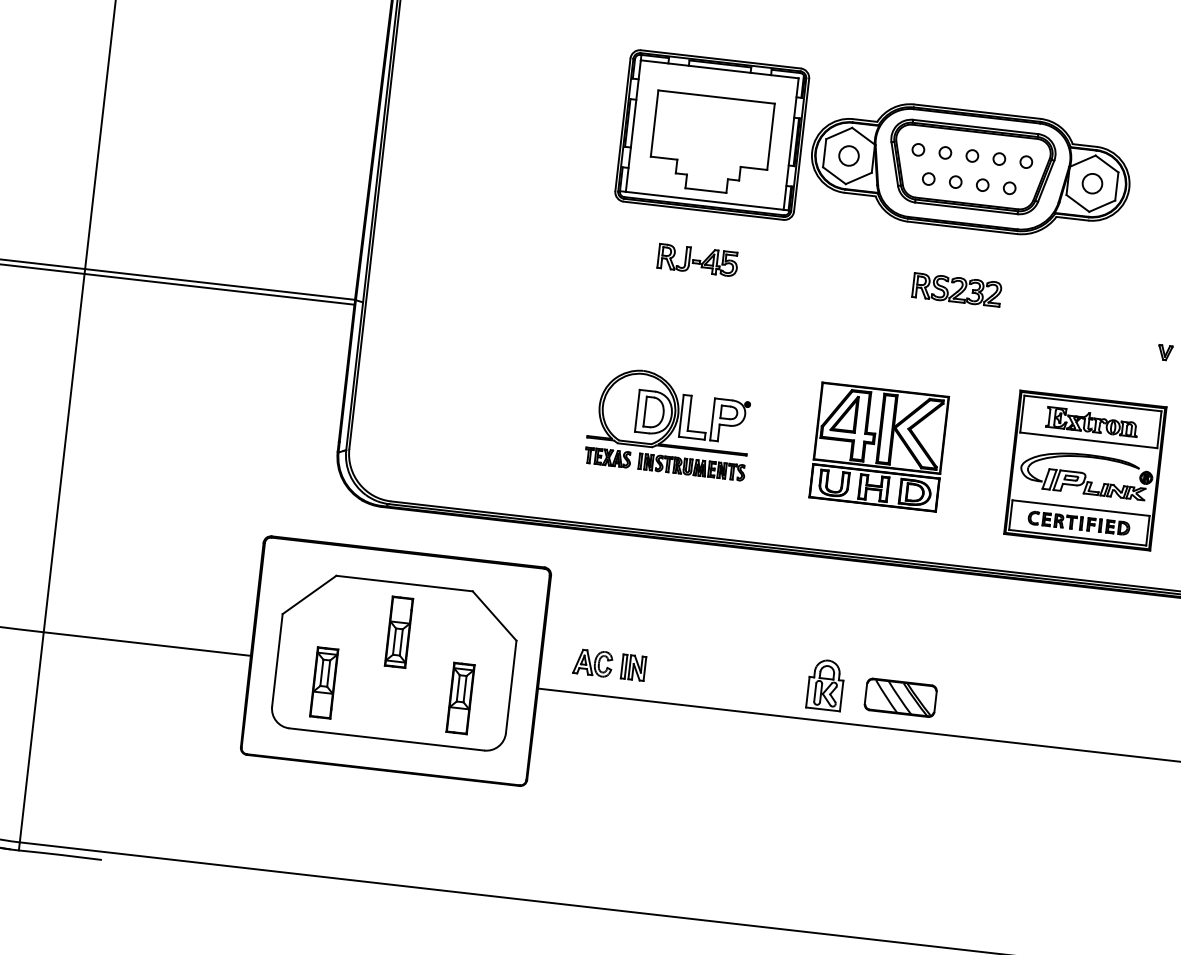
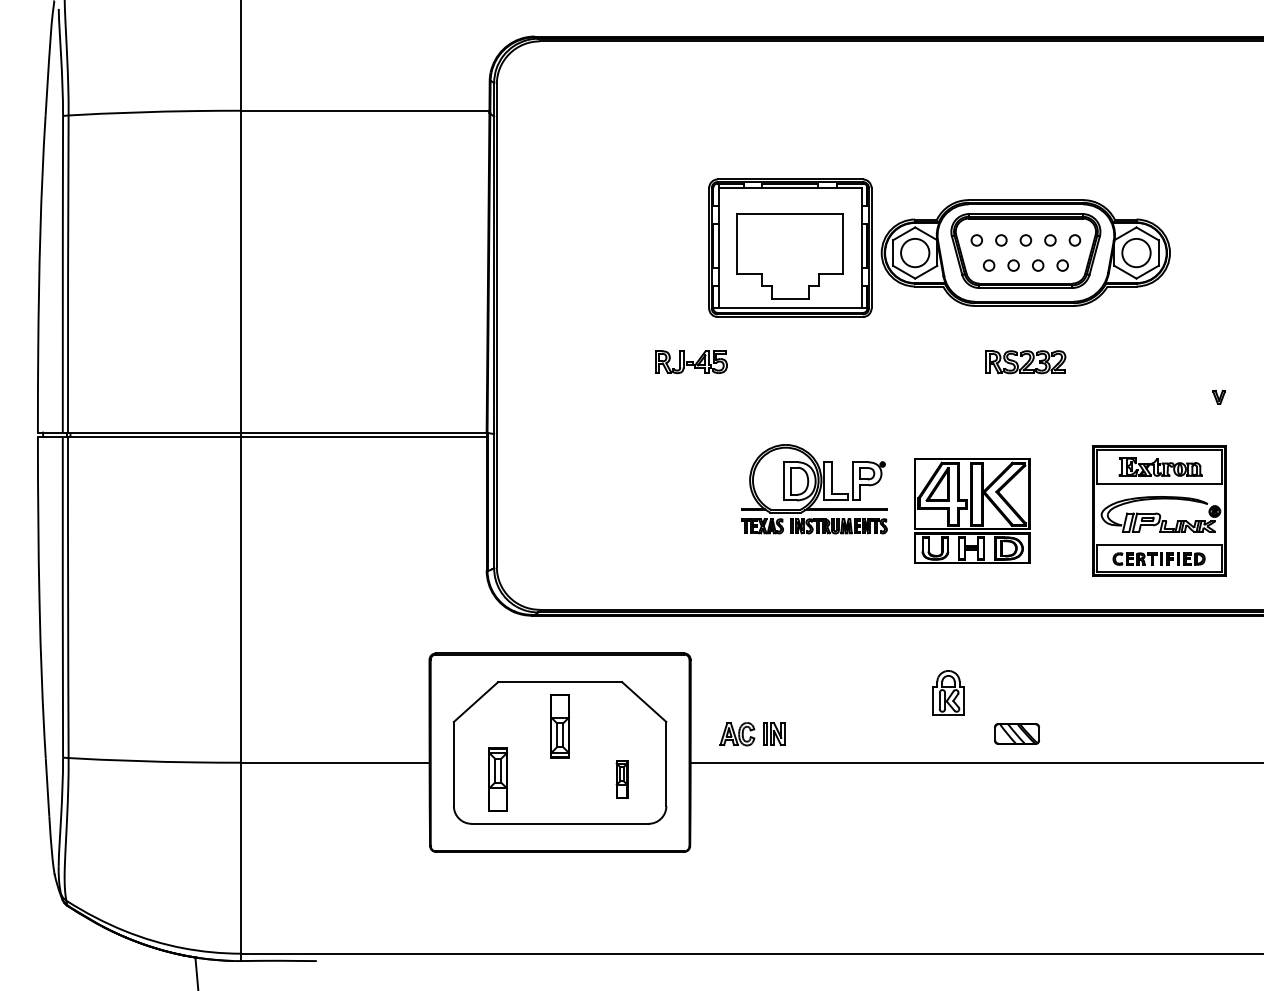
circle: (849, 155) -> (915, 252), size x1.6
circle: (1092, 183) -> (1136, 252), size x1.6
part: (698, 260) -> (691, 362), moved
part: (669, 423) -> (814, 489), moved
part: (825, 684) -> (948, 692), moved
part: (900, 697) -> (1016, 733), size x0.7
part: (459, 698) -> (621, 779), size x0.6

